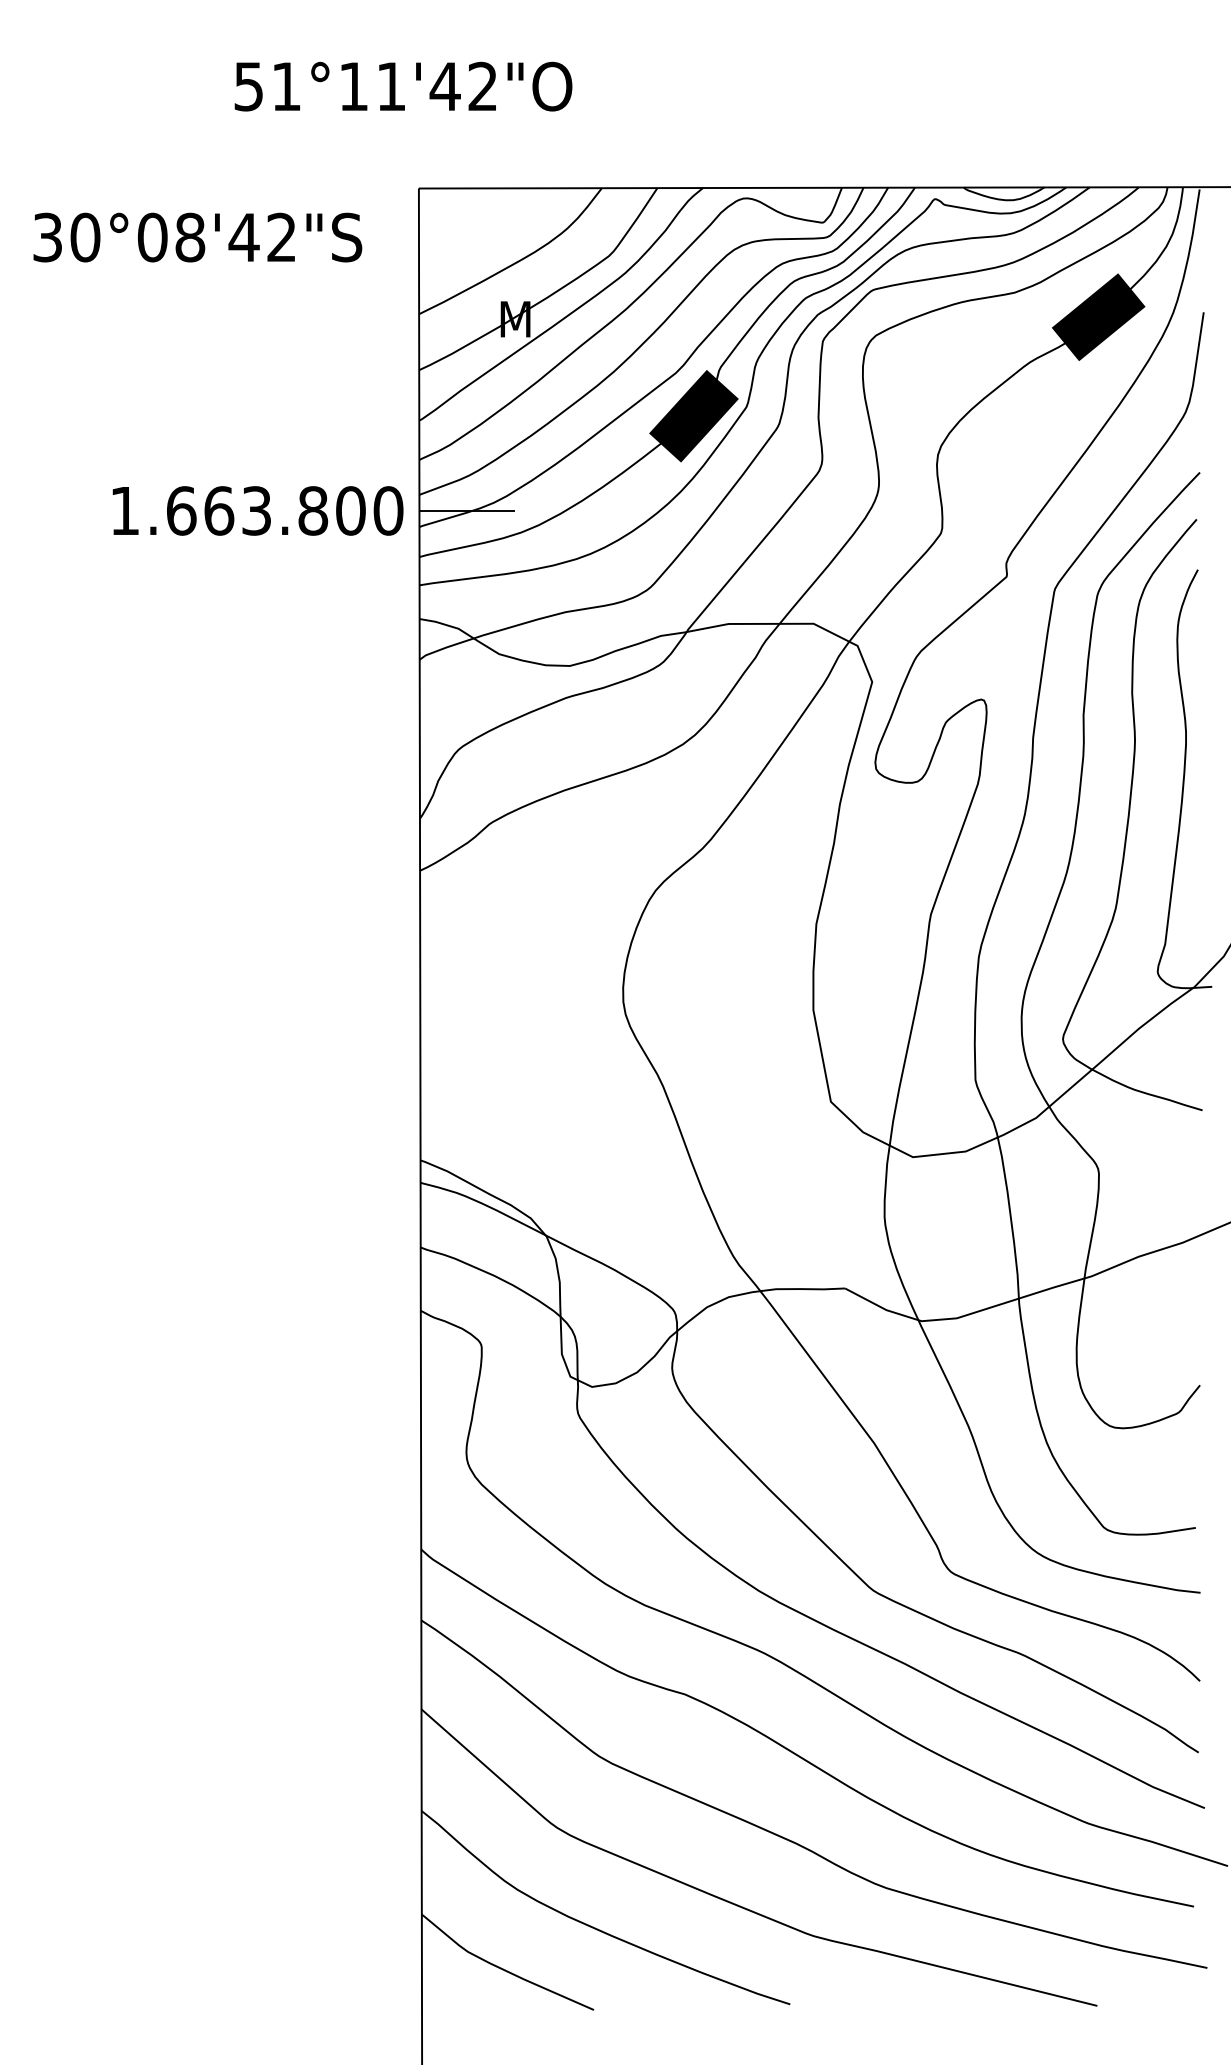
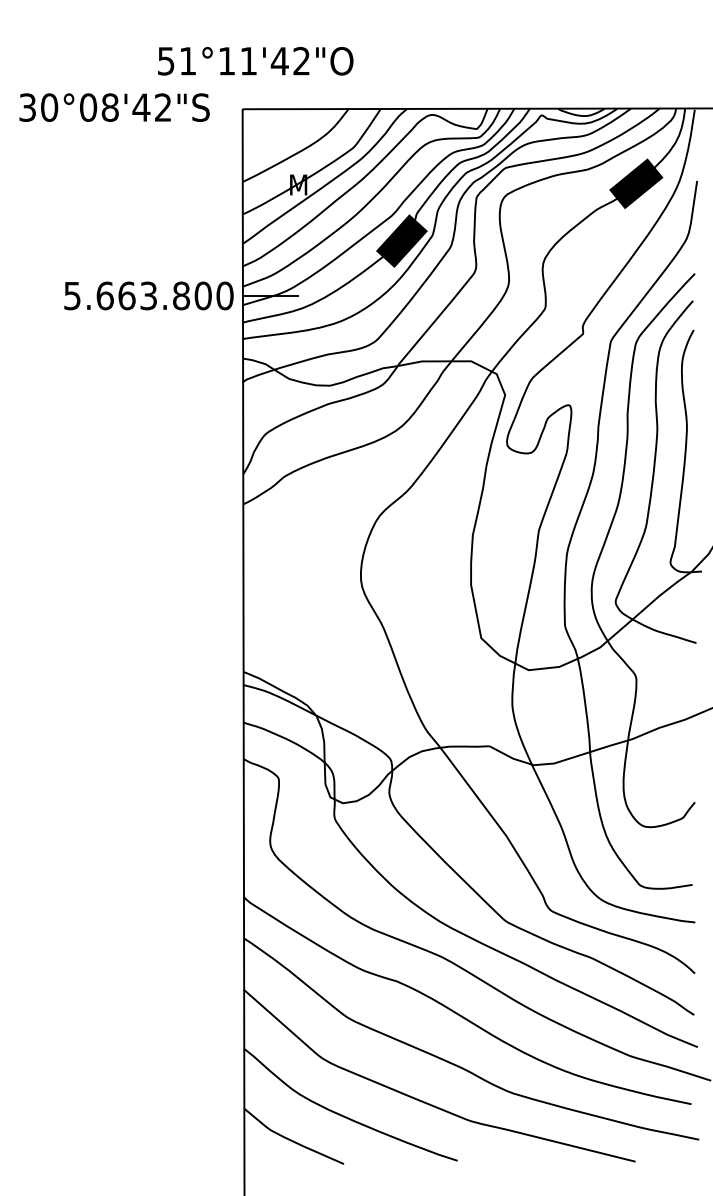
text: (403, 87) -> (255, 61), moved
text: (197, 237) -> (114, 107), moved
text: (125, 511) -> (72, 296), 1.663.800 -> 5.663.800

